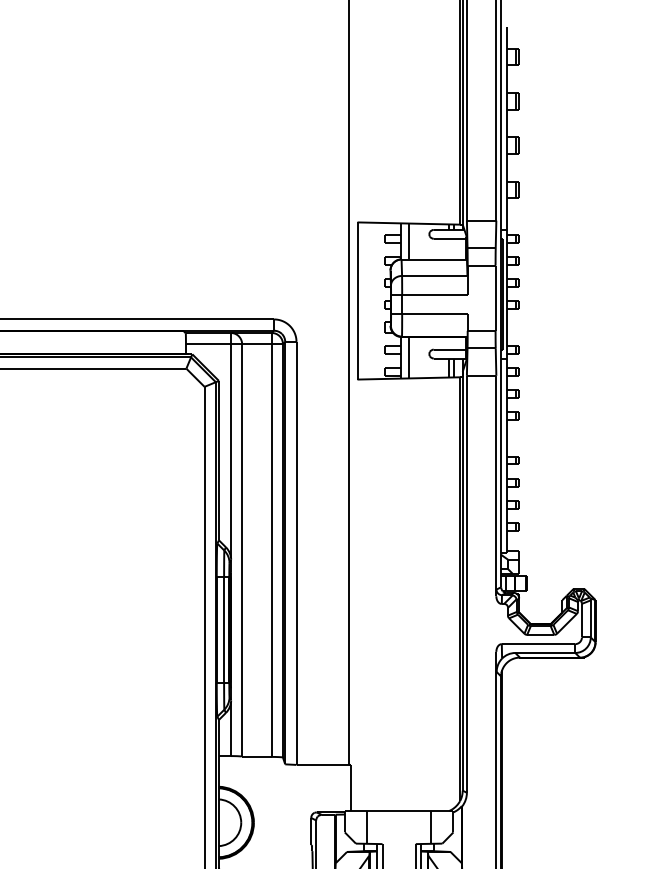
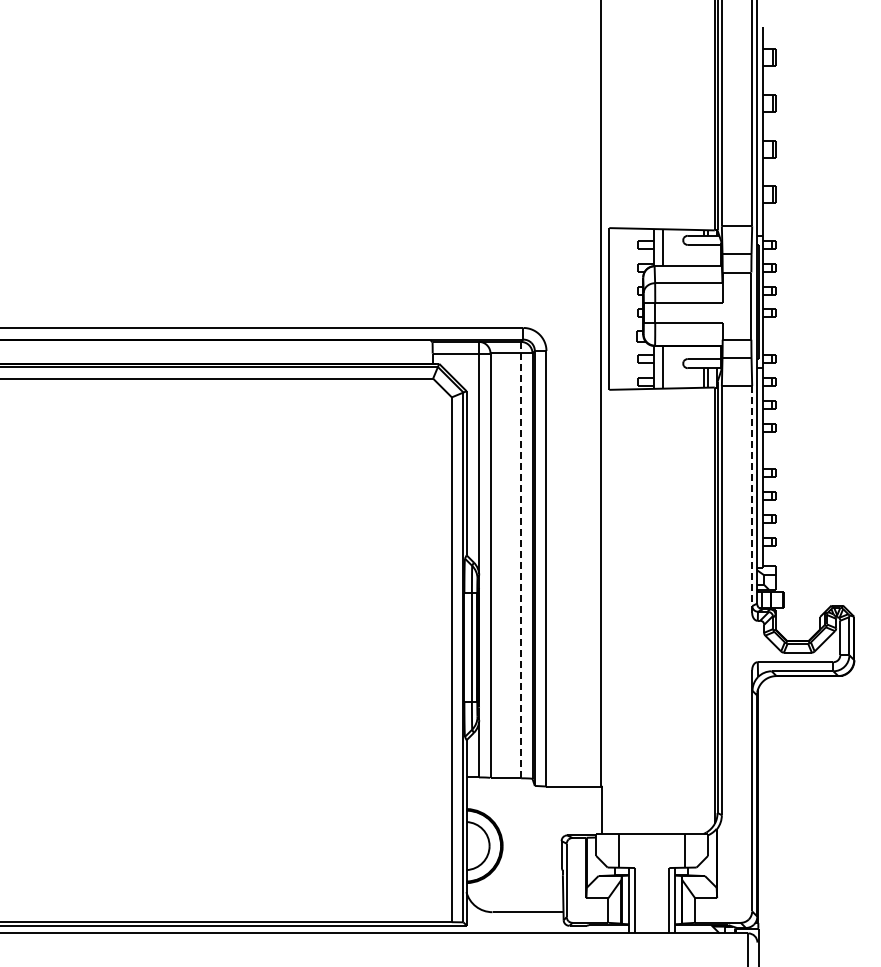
line: (496, 485) -> (752, 498), solid -> dashed
line: (272, 544) -> (521, 559), solid -> dashed

